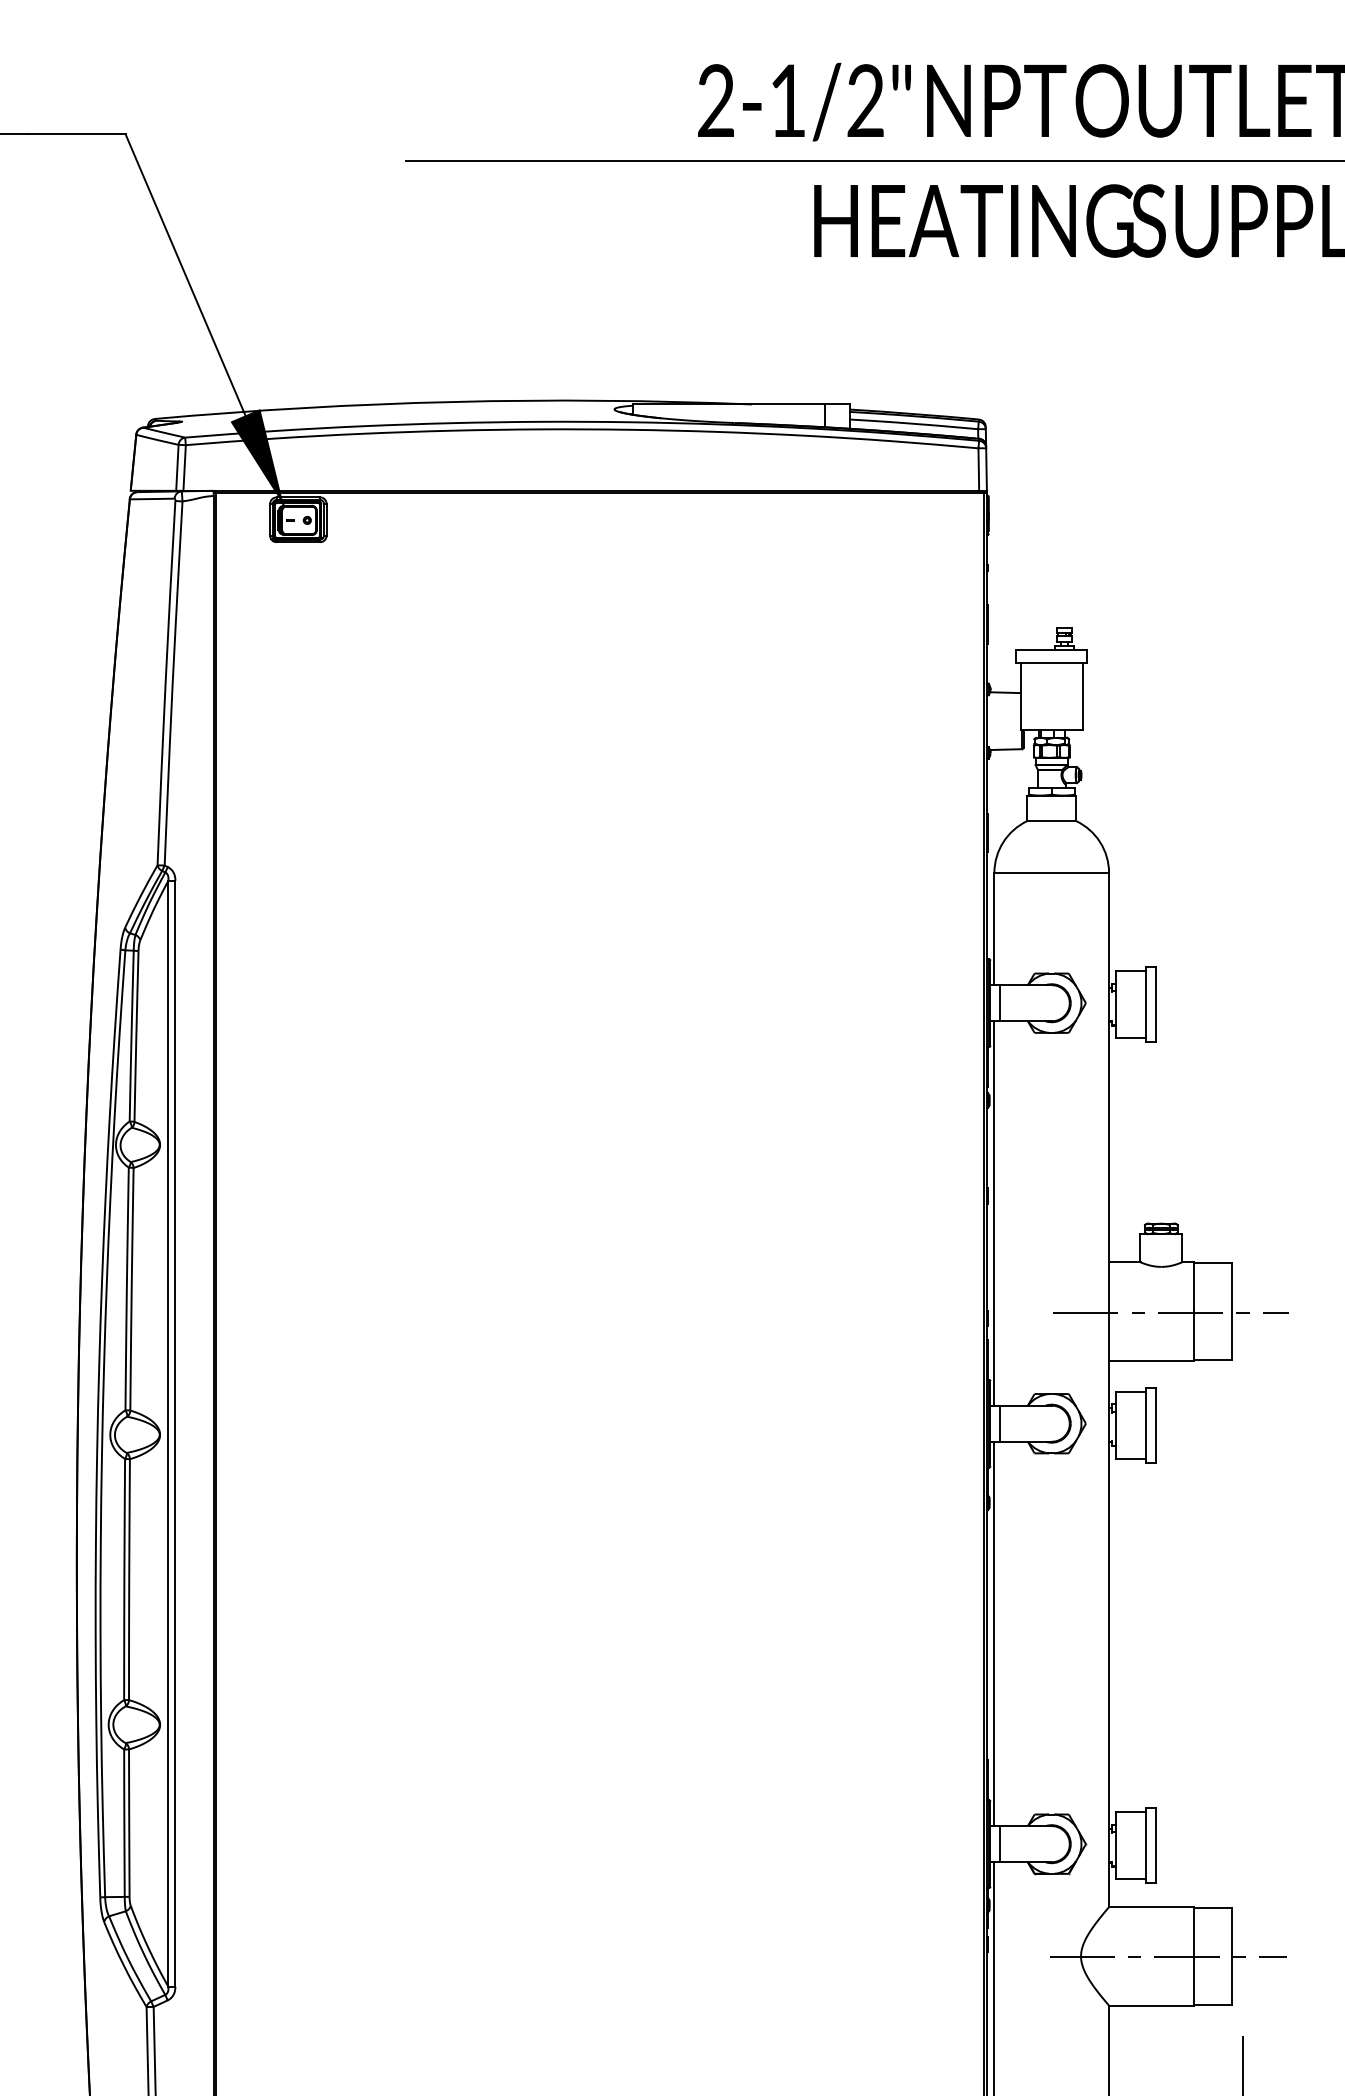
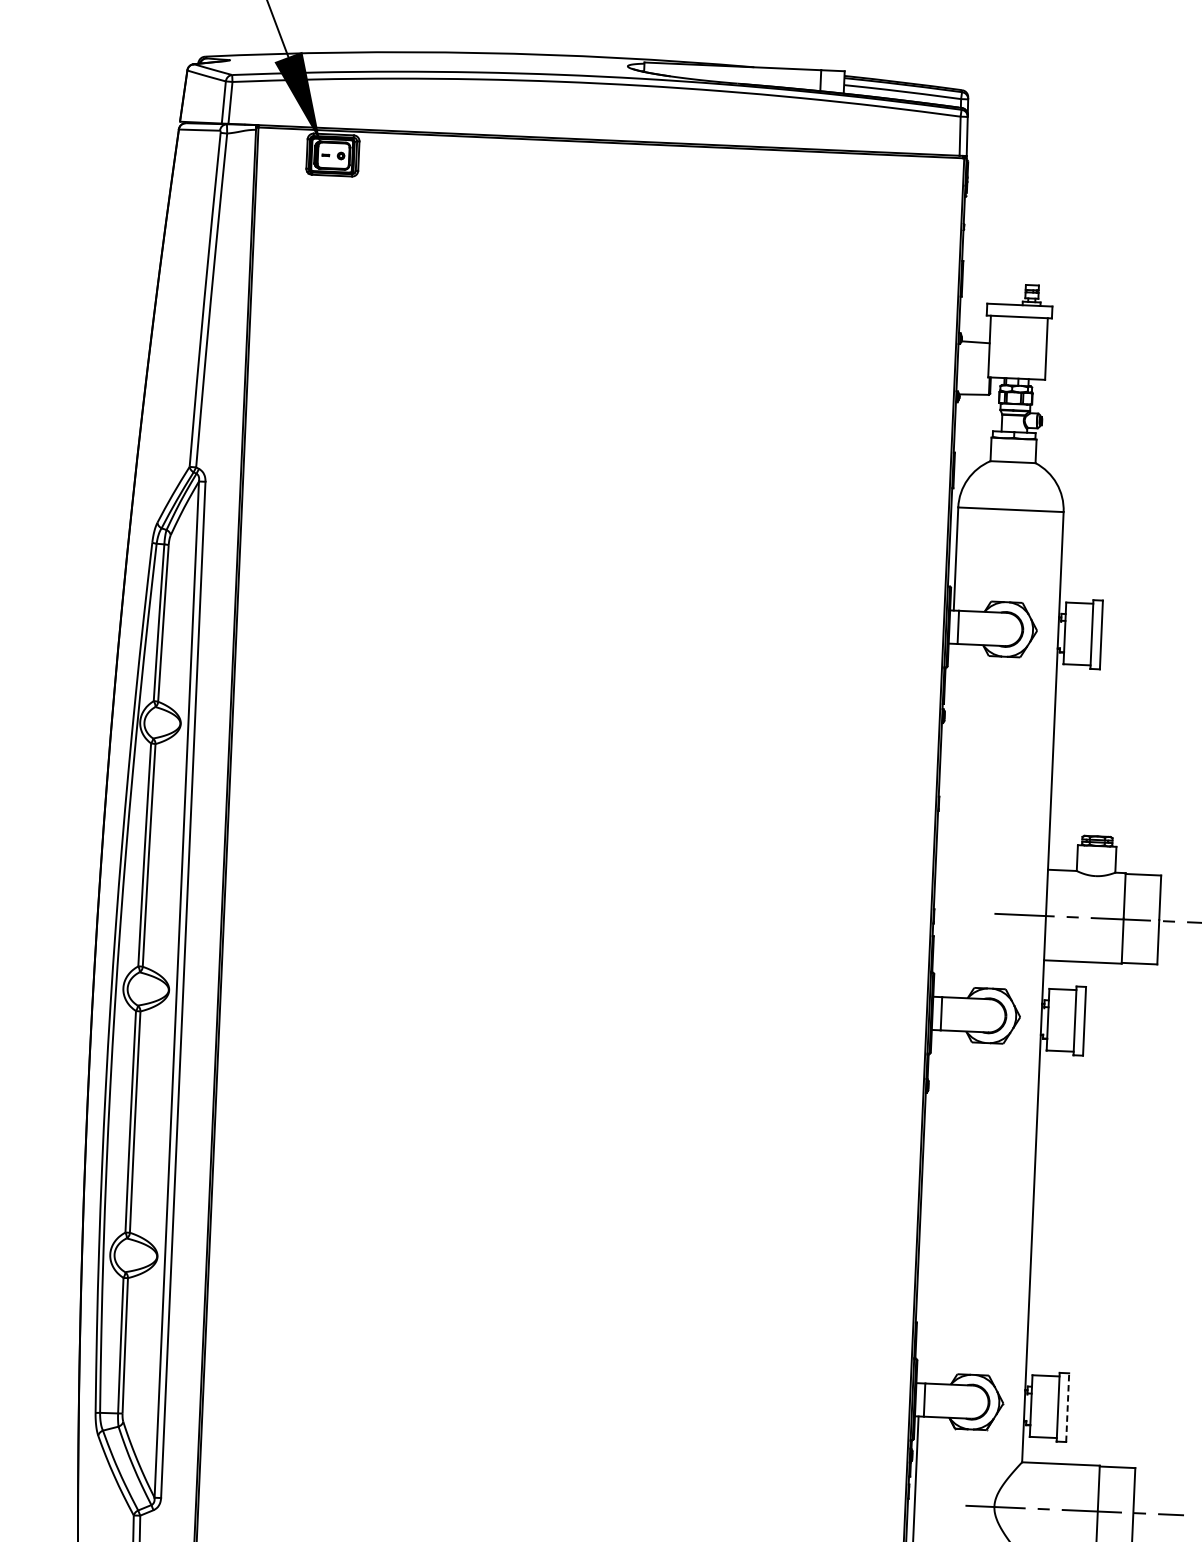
line: (994, 1213) -> (944, 820), removed
line: (994, 1633) -> (927, 1206), removed
line: (1155, 1845) -> (1067, 1407), solid -> dashed

